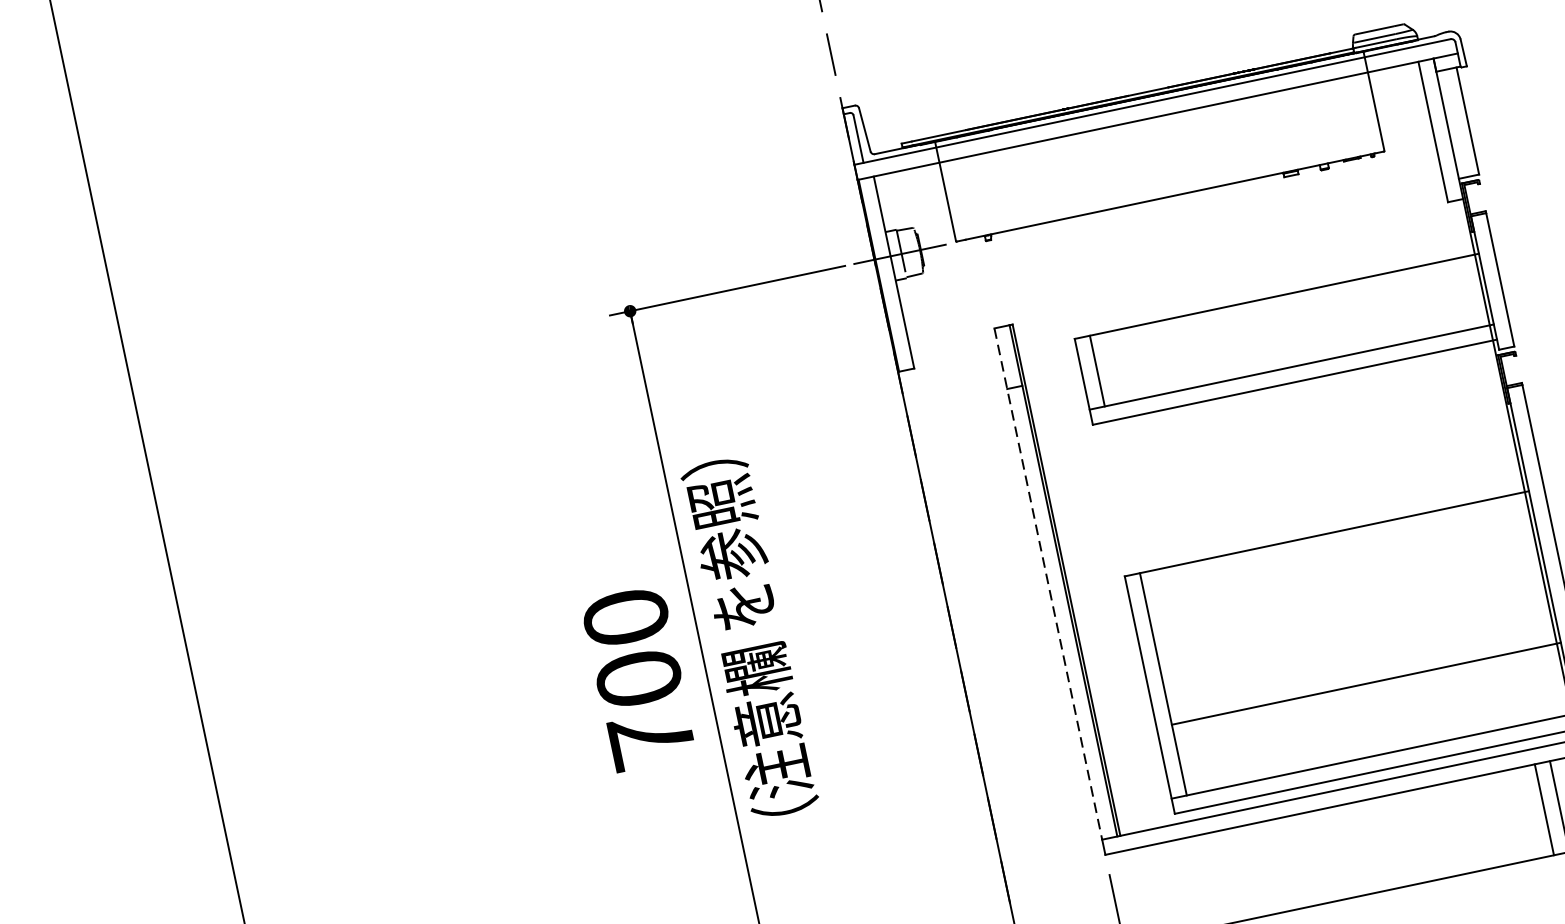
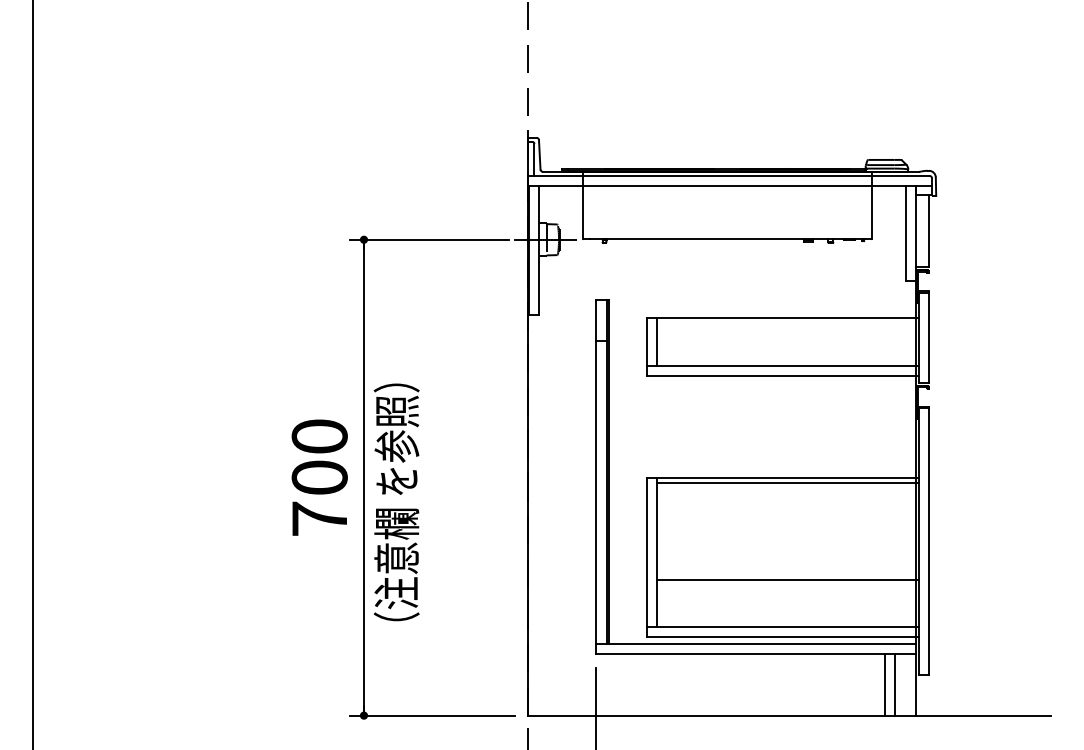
line: (1336, 540) -> (787, 483), added
line: (1048, 584) -> (596, 472), dashed -> solid
text: (749, 638) -> (396, 502), moved

